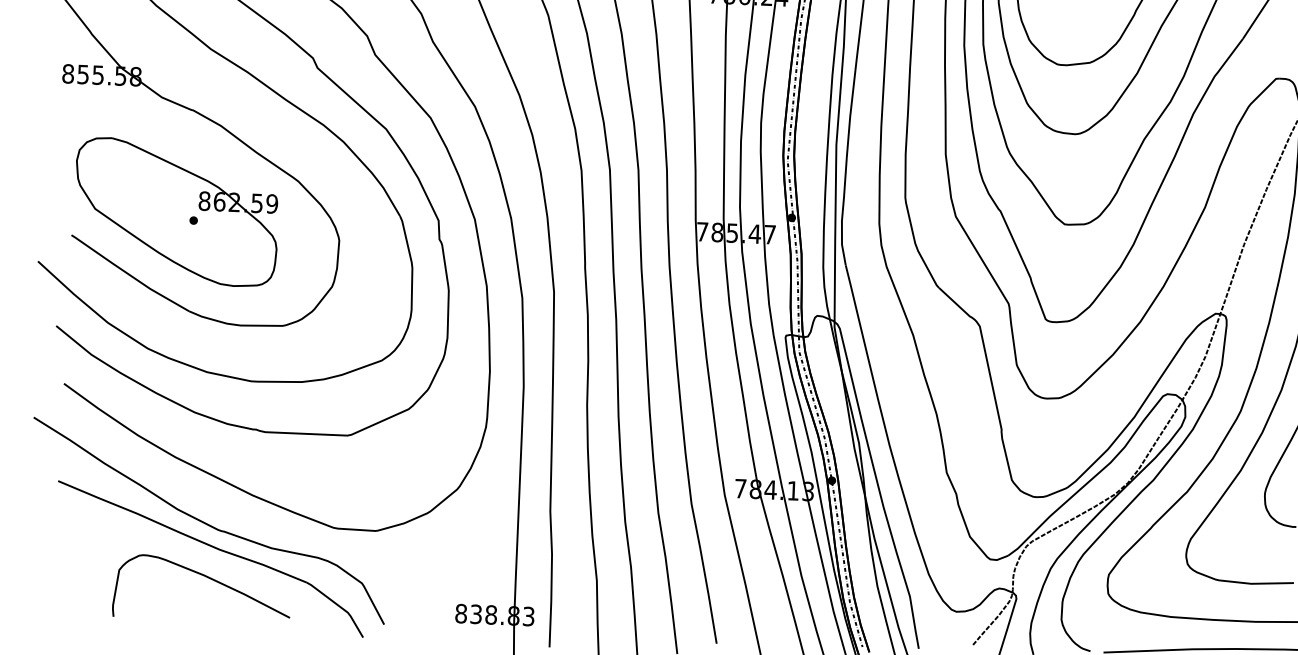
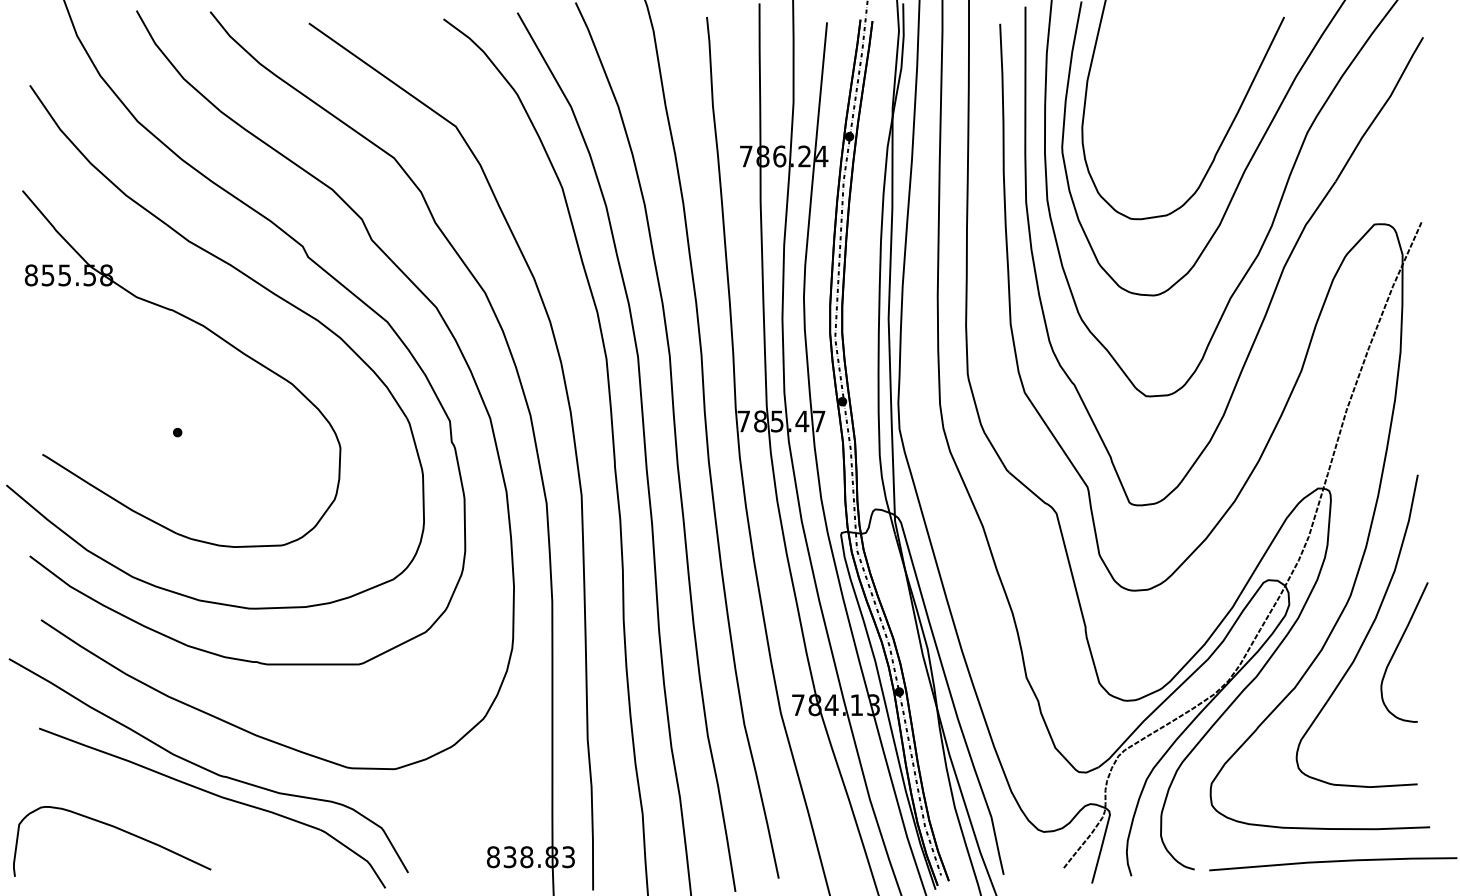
part: (175, 211) -> (157, 423), removed
curve: (207, 578) -> (117, 829), moved

